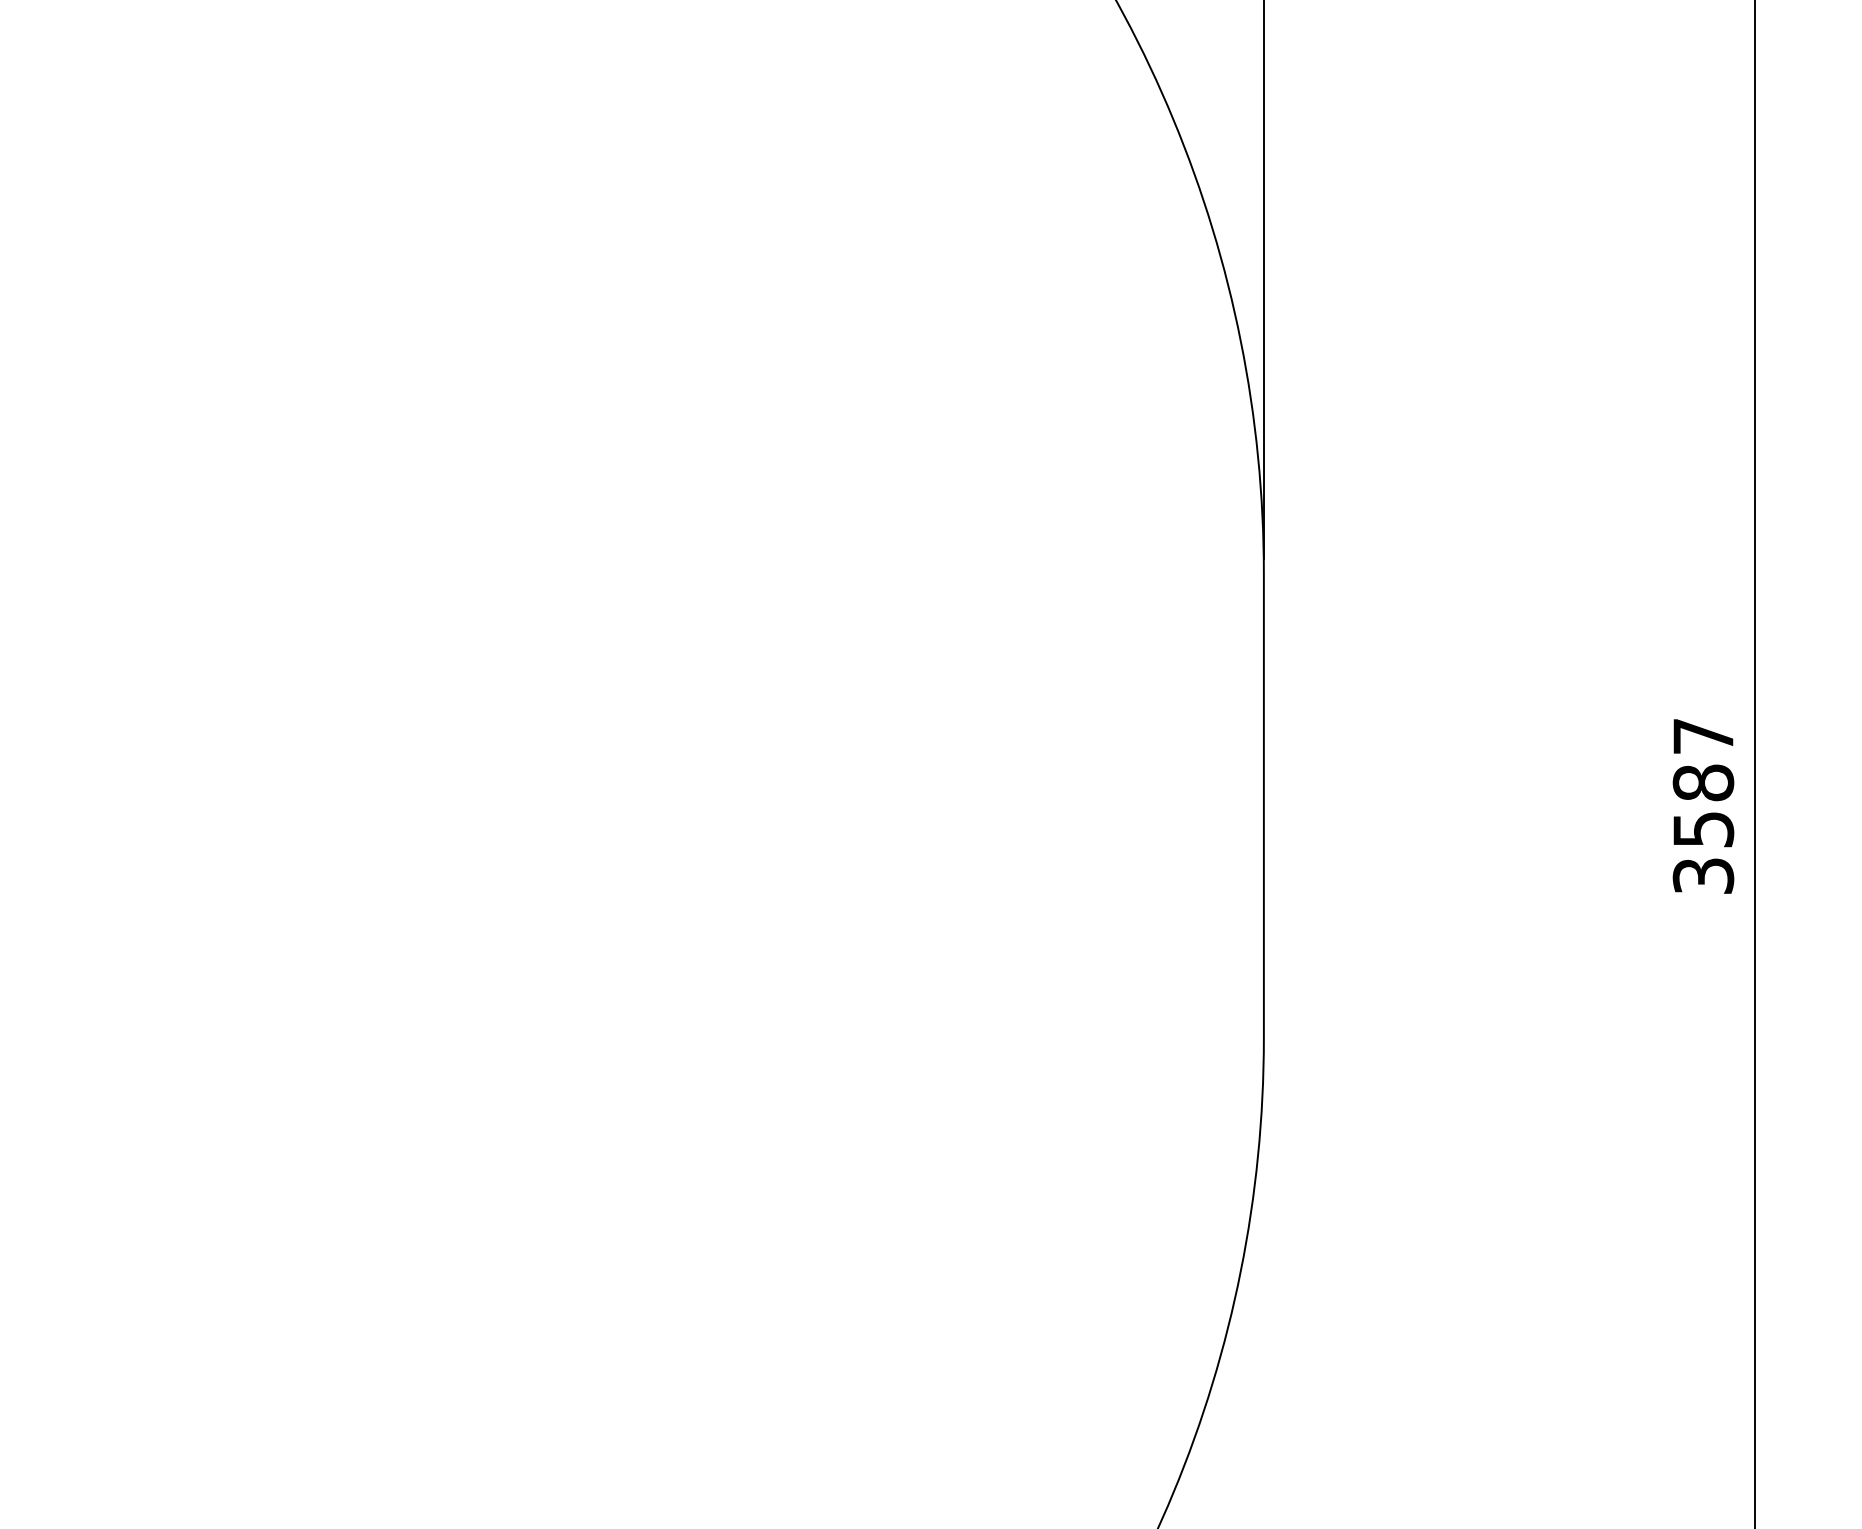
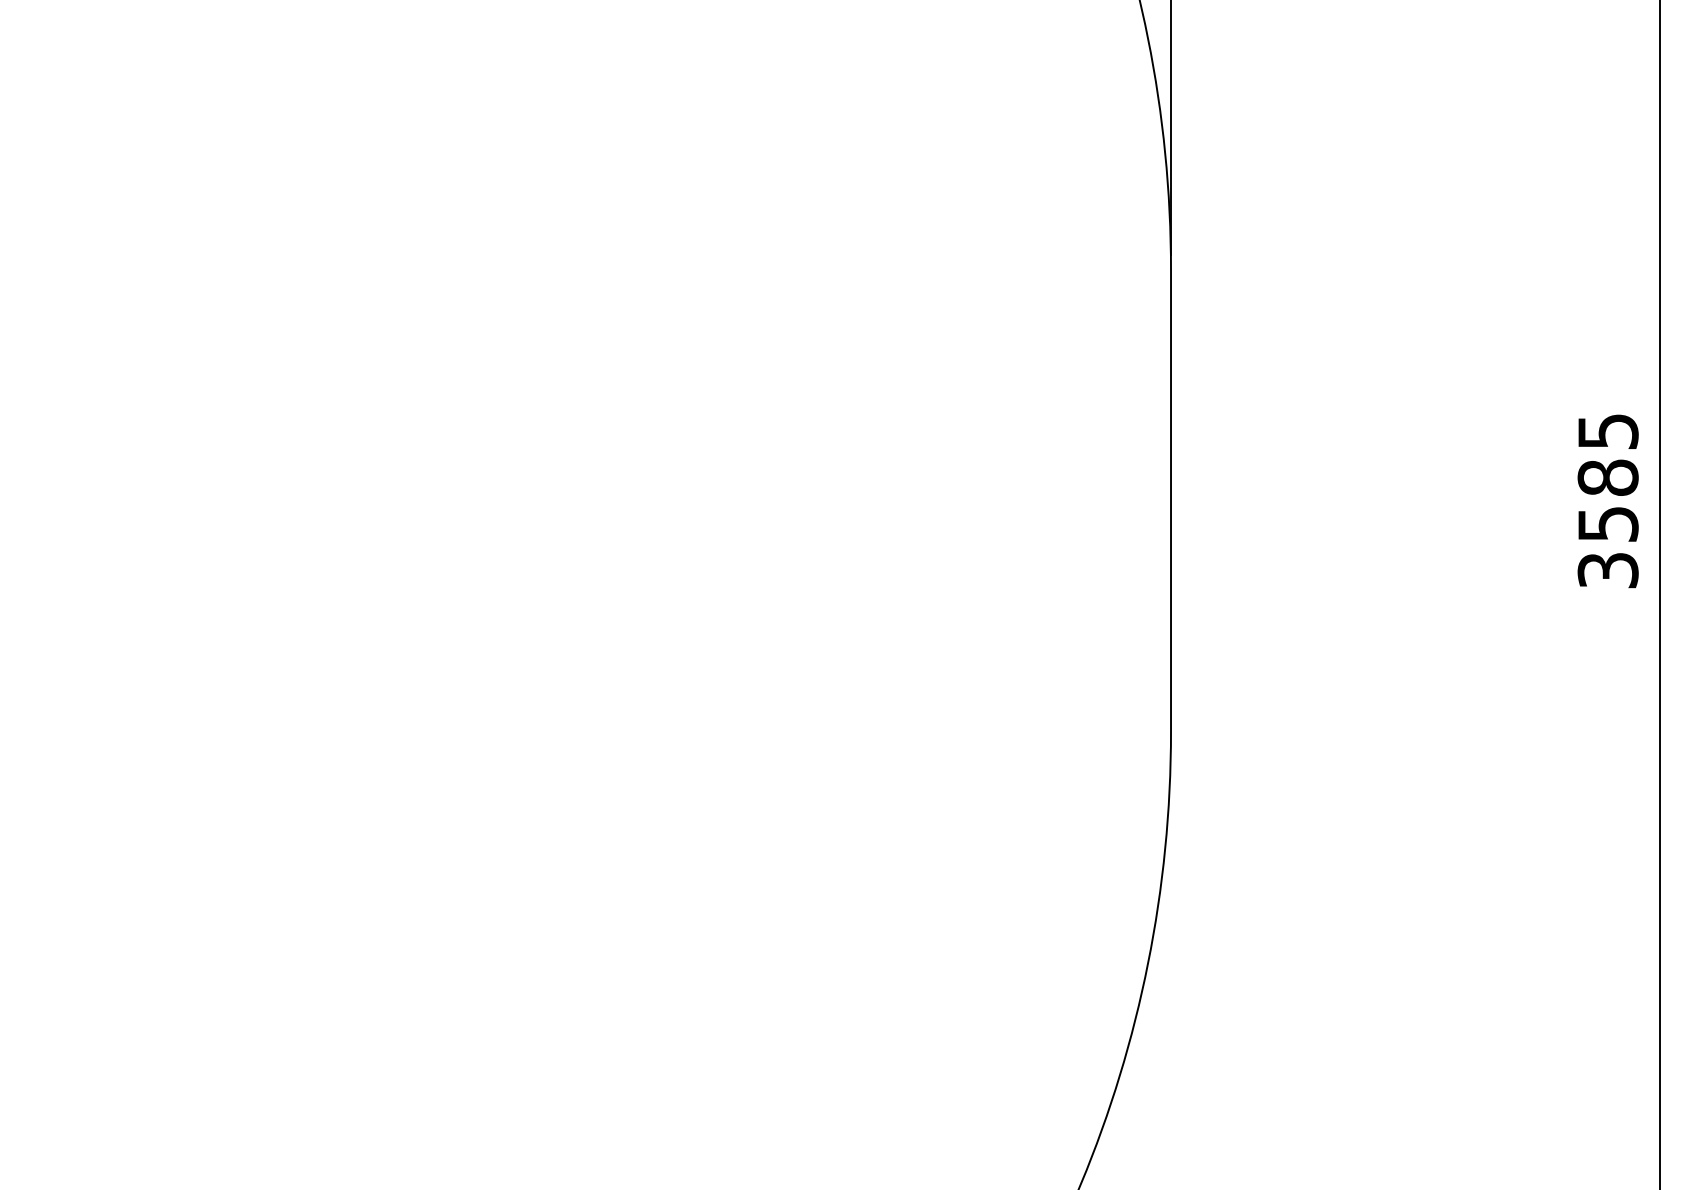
text: (1703, 736) -> (1608, 431), 3587 -> 3585

